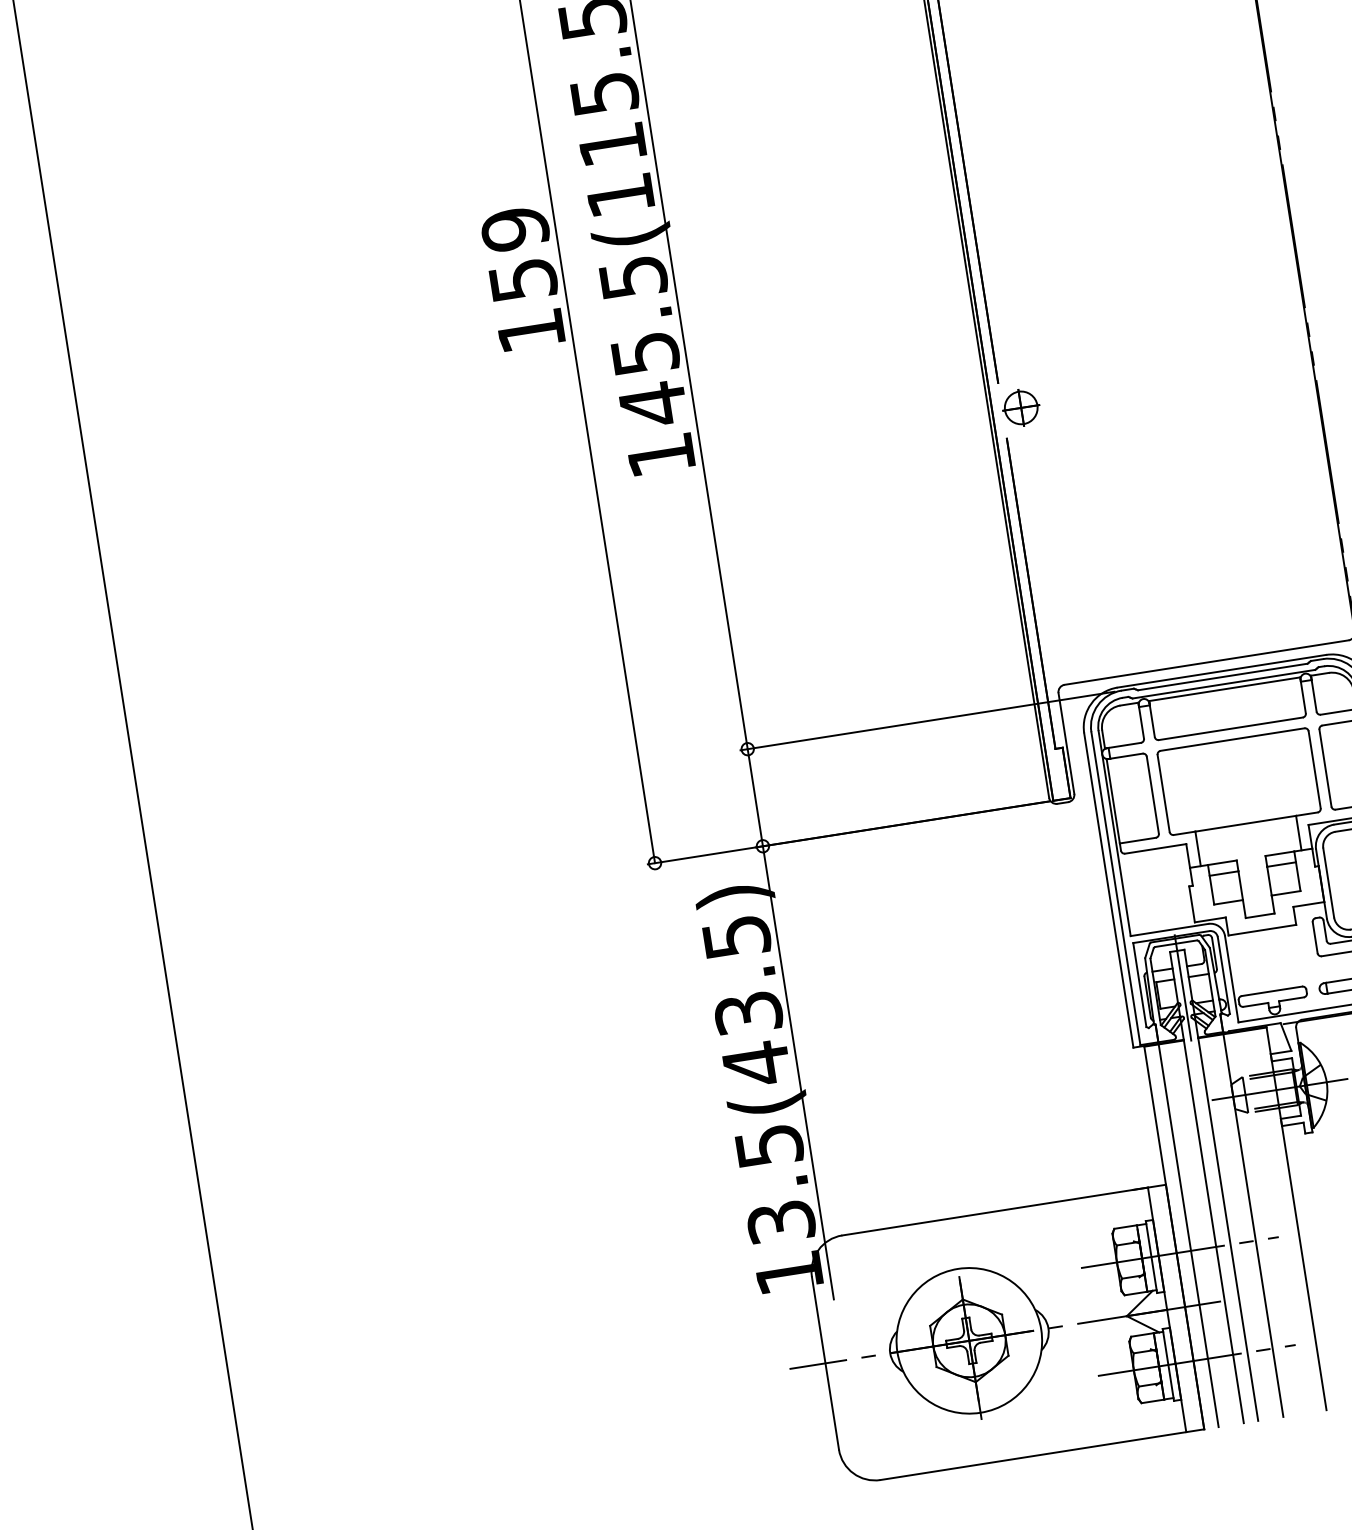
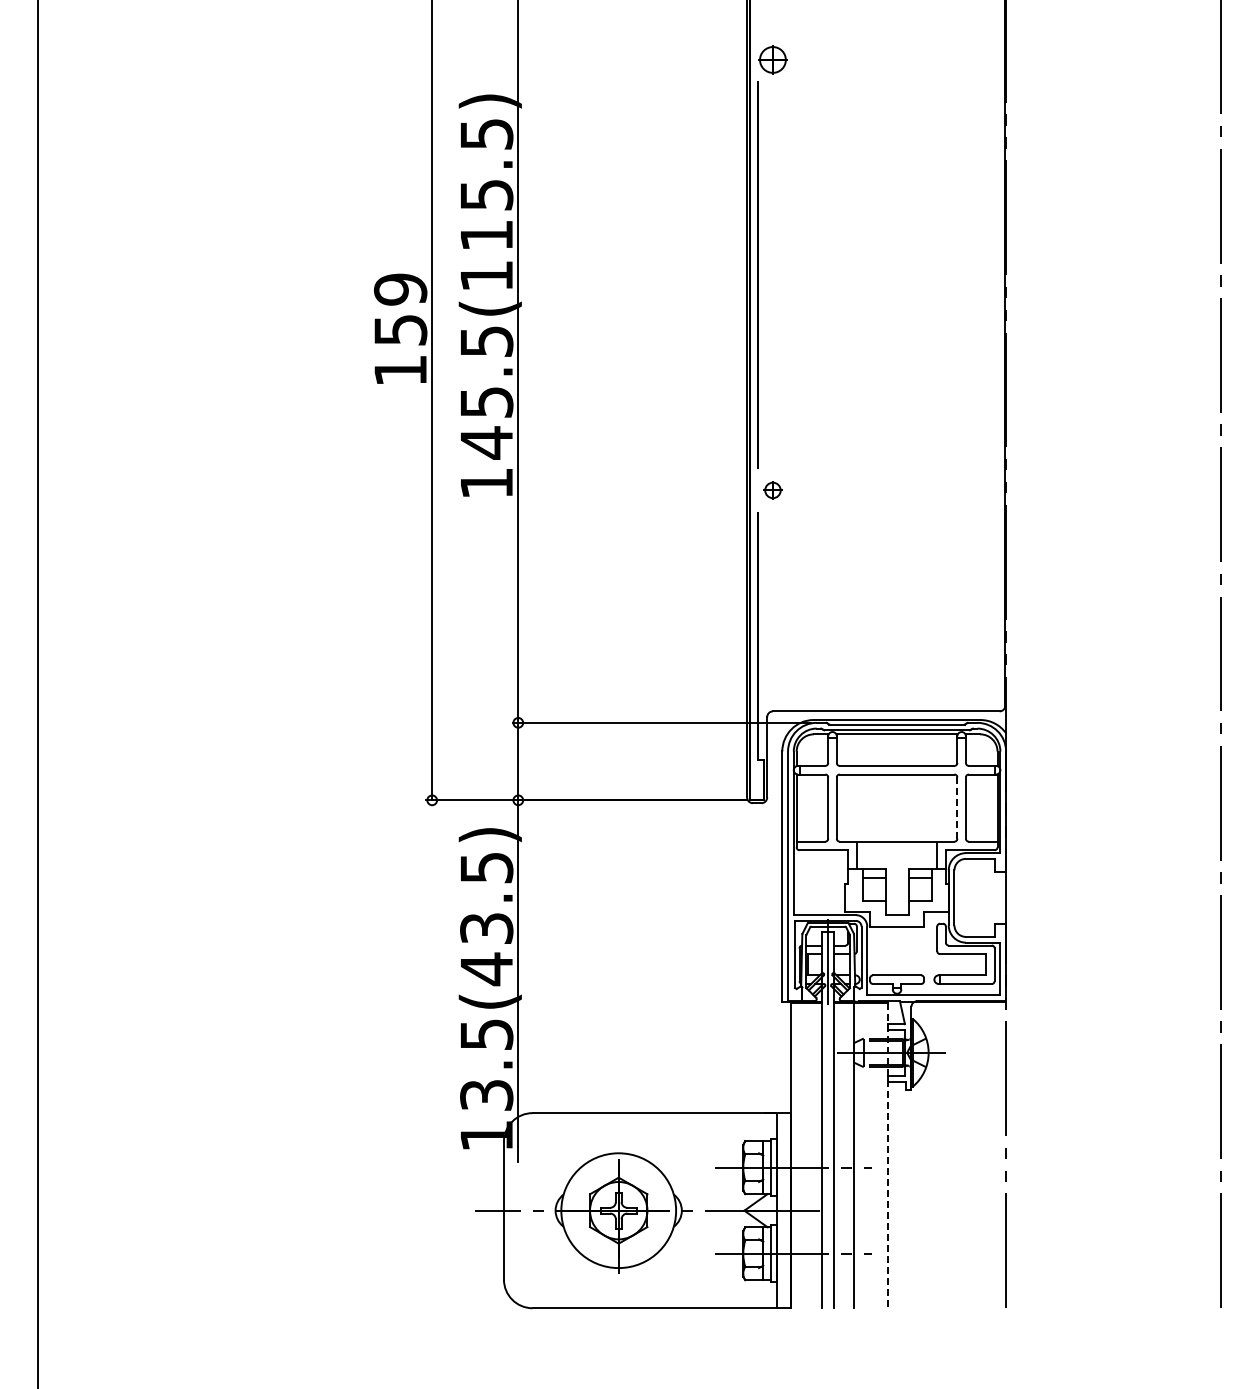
part: (1020, 408) -> (772, 490), size x0.6
line: (1314, 770) -> (957, 808), solid -> dashed
line: (1296, 1218) -> (888, 1155), solid -> dashed
line: (1188, 1235) -> (802, 1155), removed

